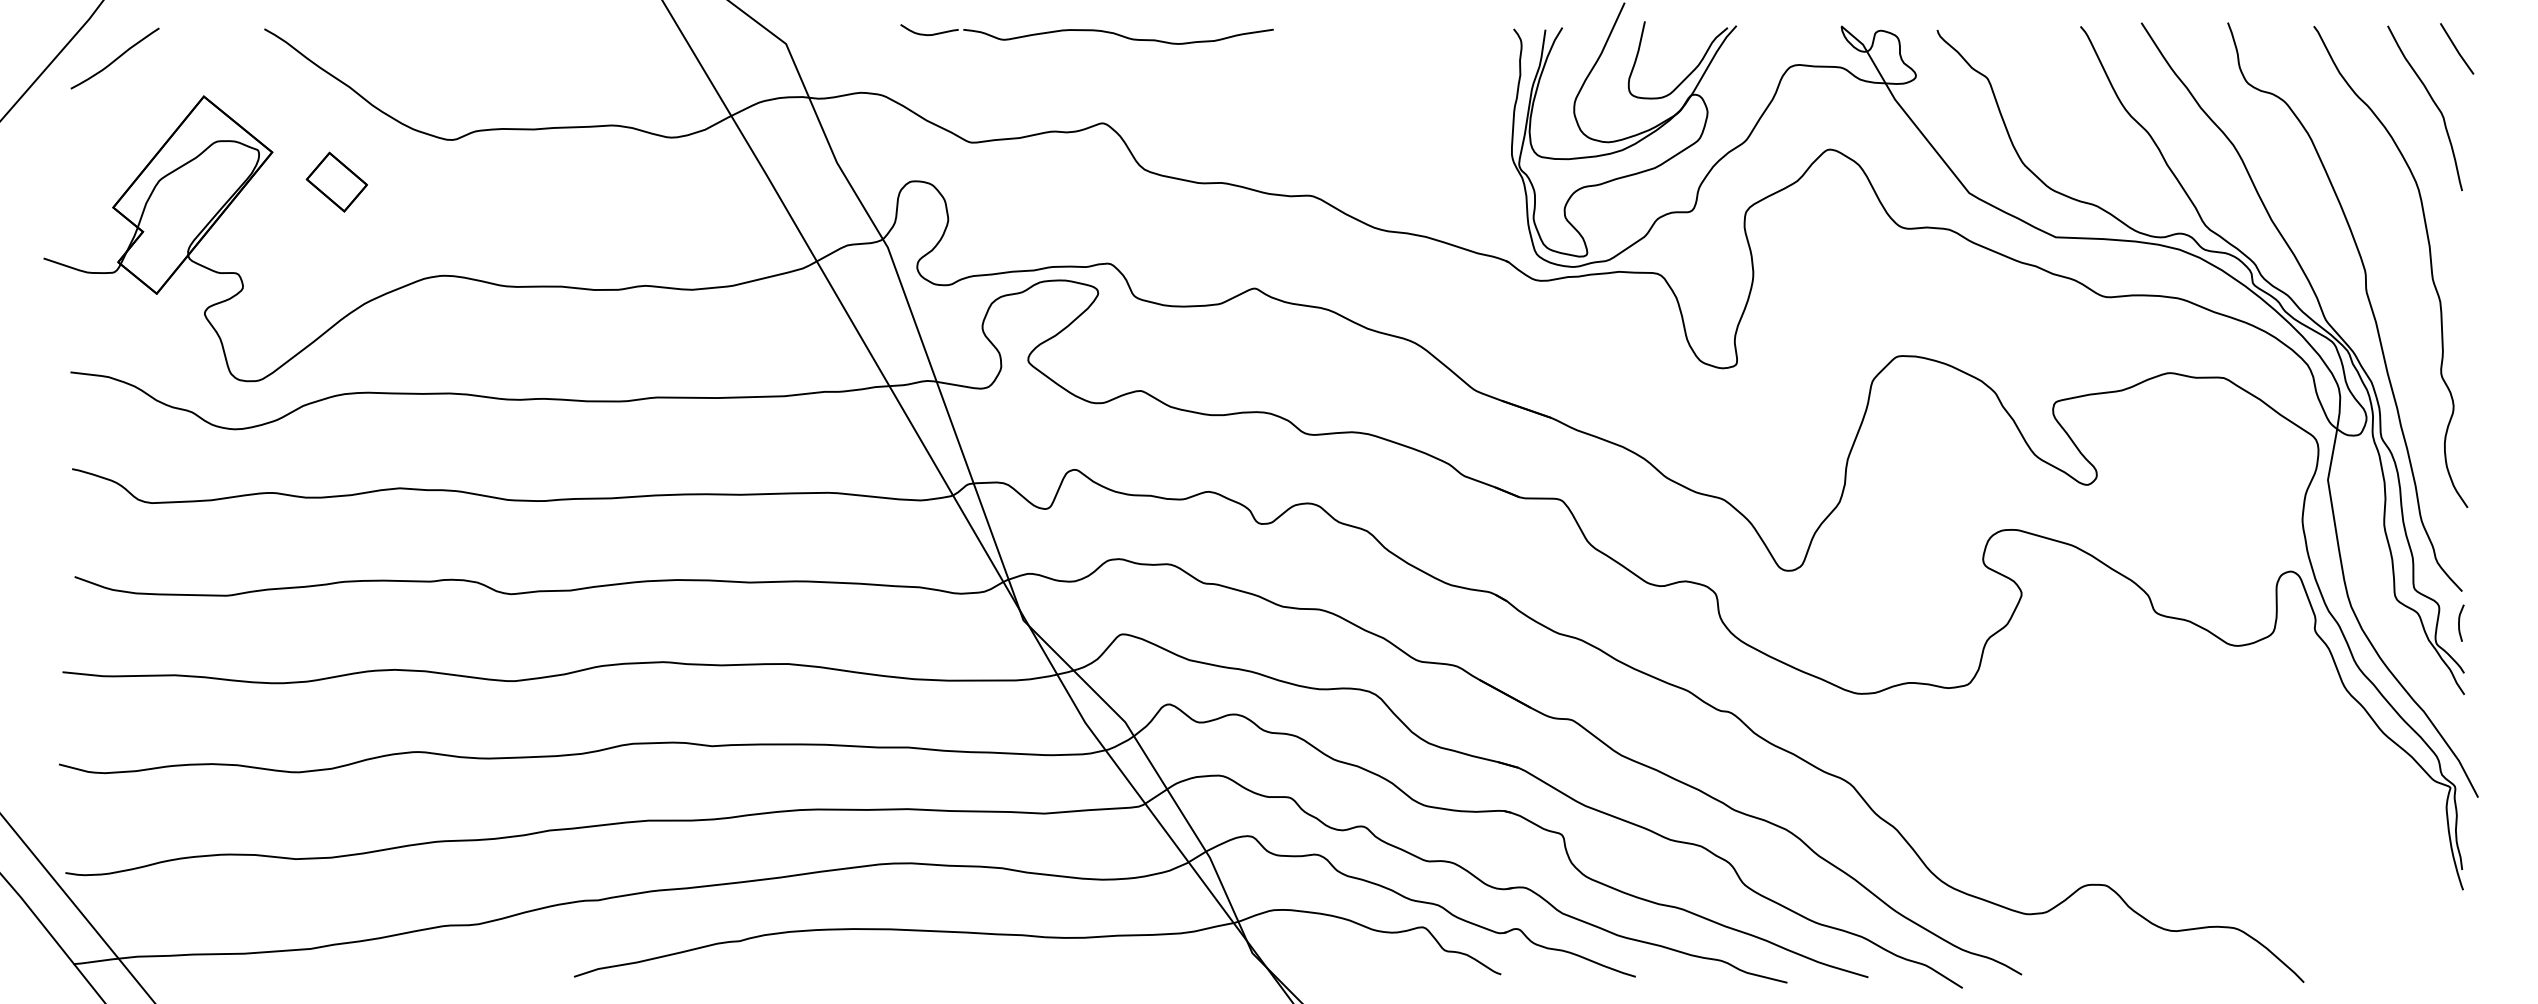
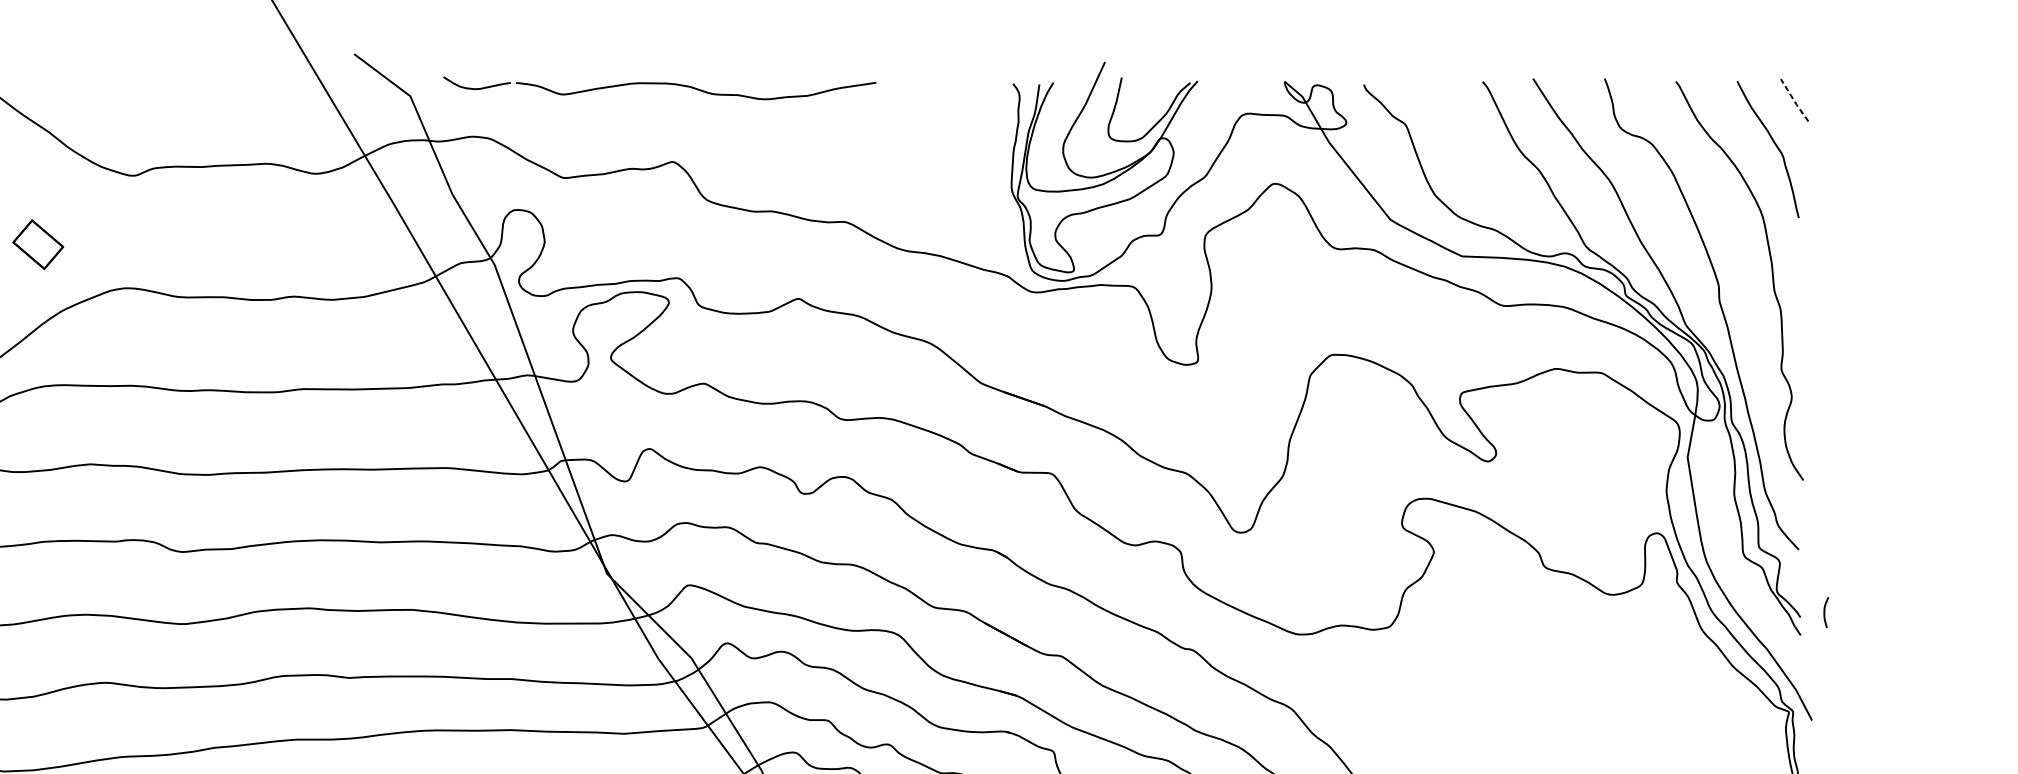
part: (1086, 34) -> (659, 88), size x1.4
line: (2456, 49) -> (1794, 100), solid -> dashed
part: (336, 181) -> (37, 244), moved
curve: (2459, 622) -> (1824, 611), moved

